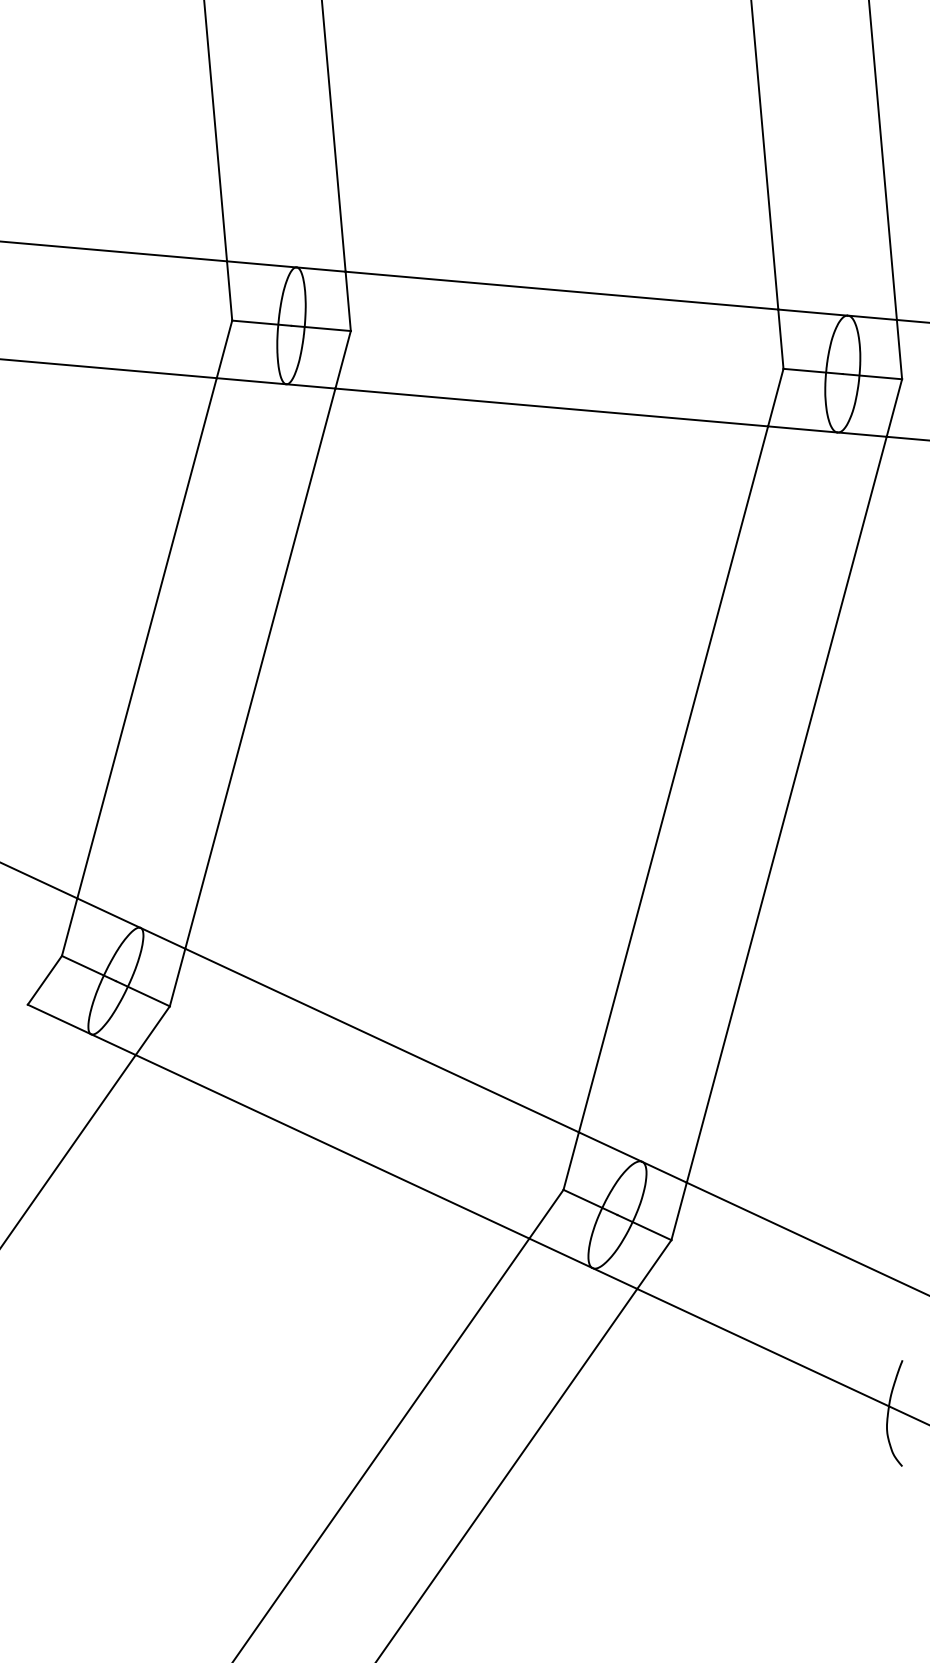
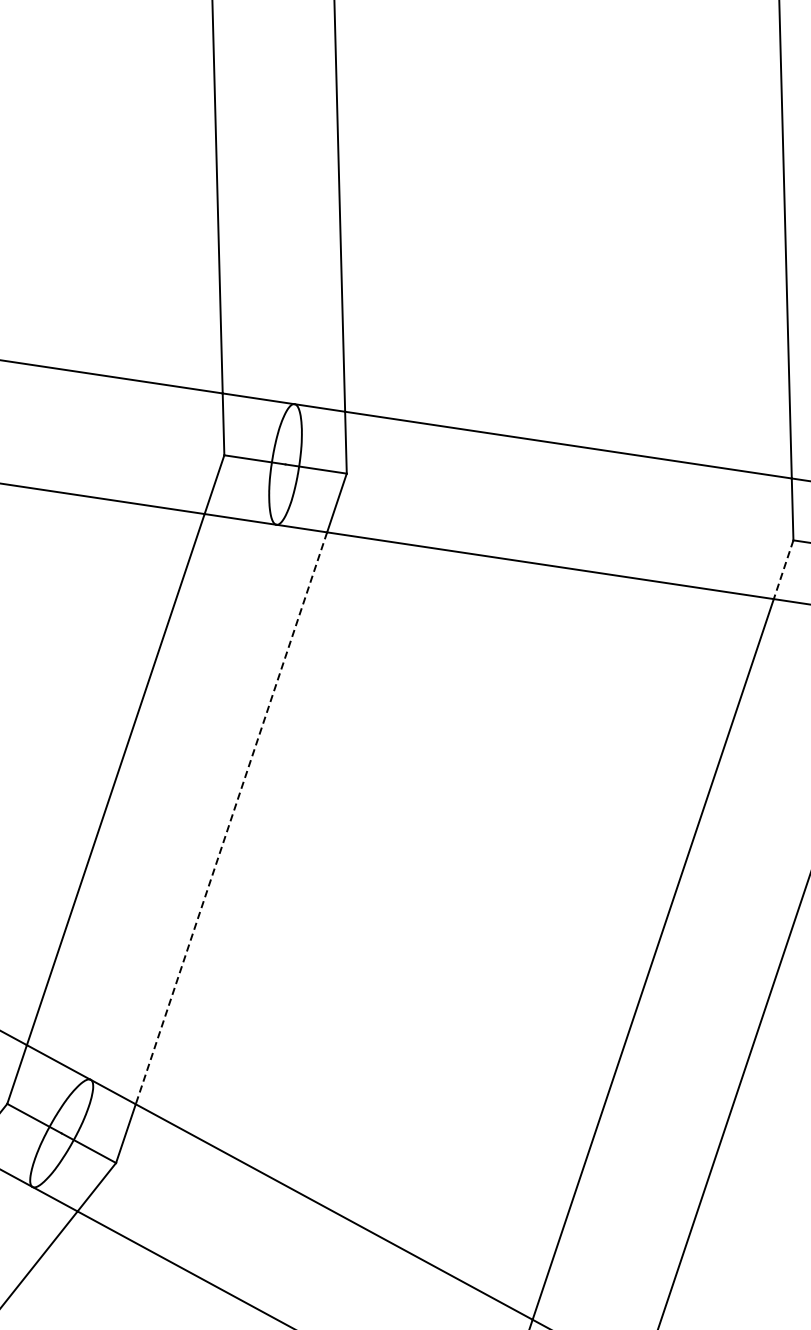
line: (775, 397) -> (783, 569), solid -> dashed
line: (260, 668) -> (231, 818), solid -> dashed

